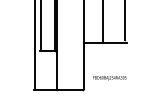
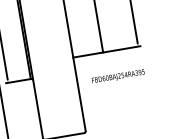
text: (109, 78) -> (118, 77), moved

